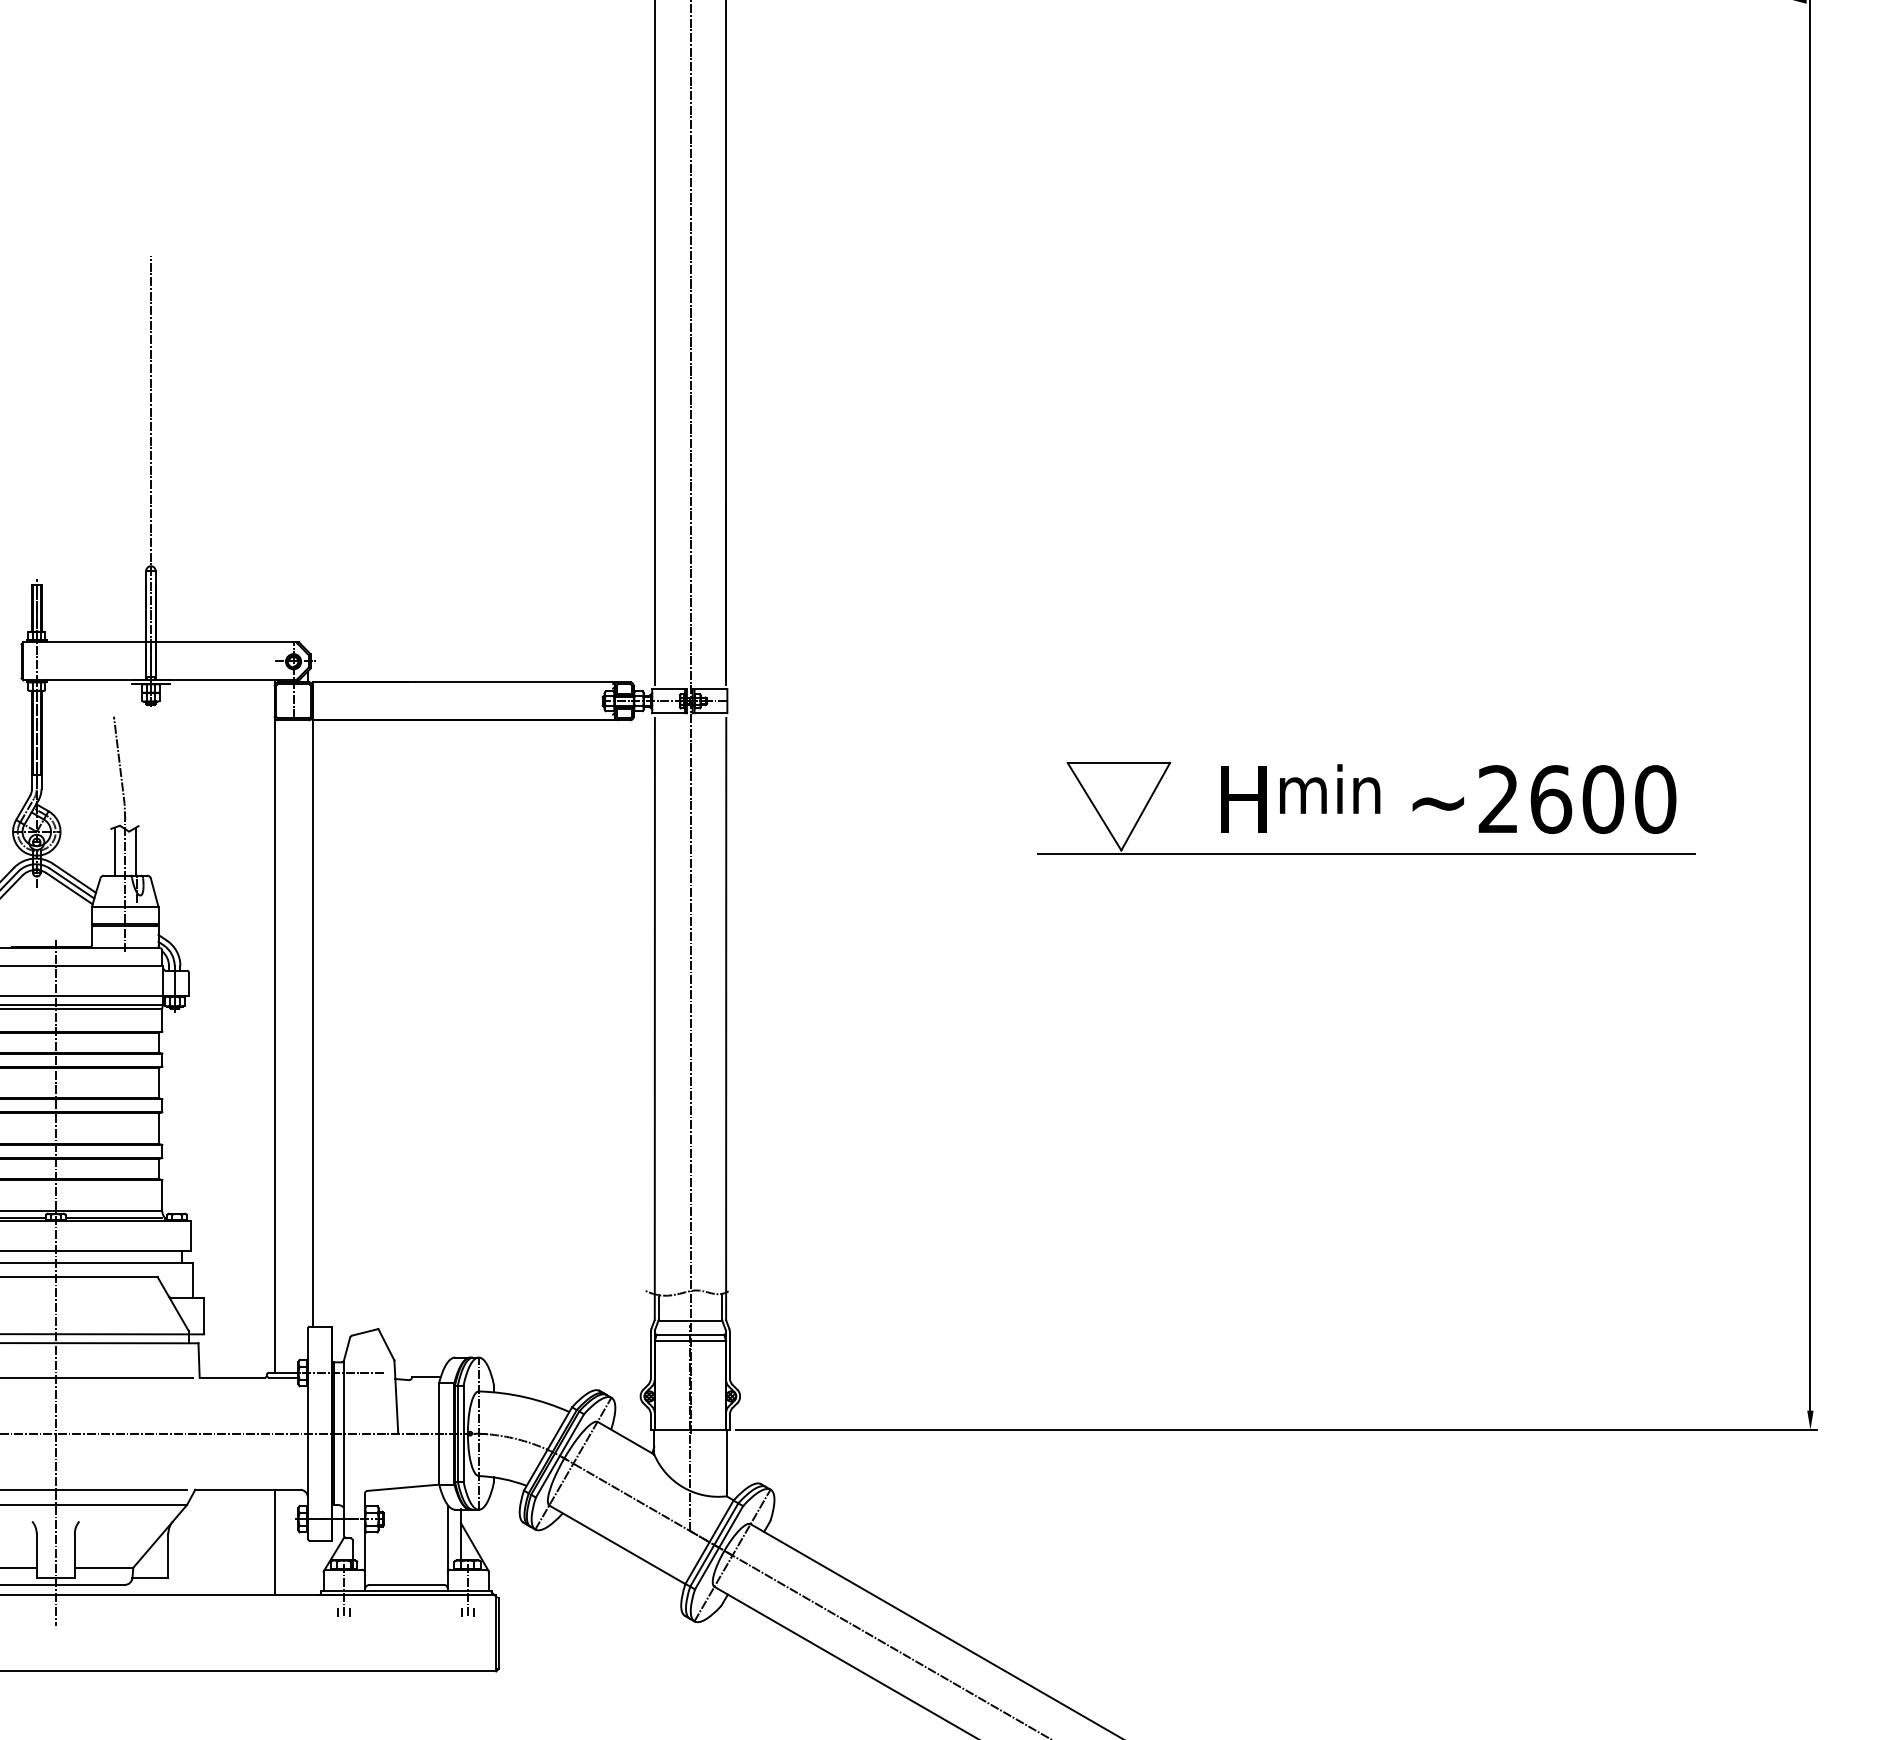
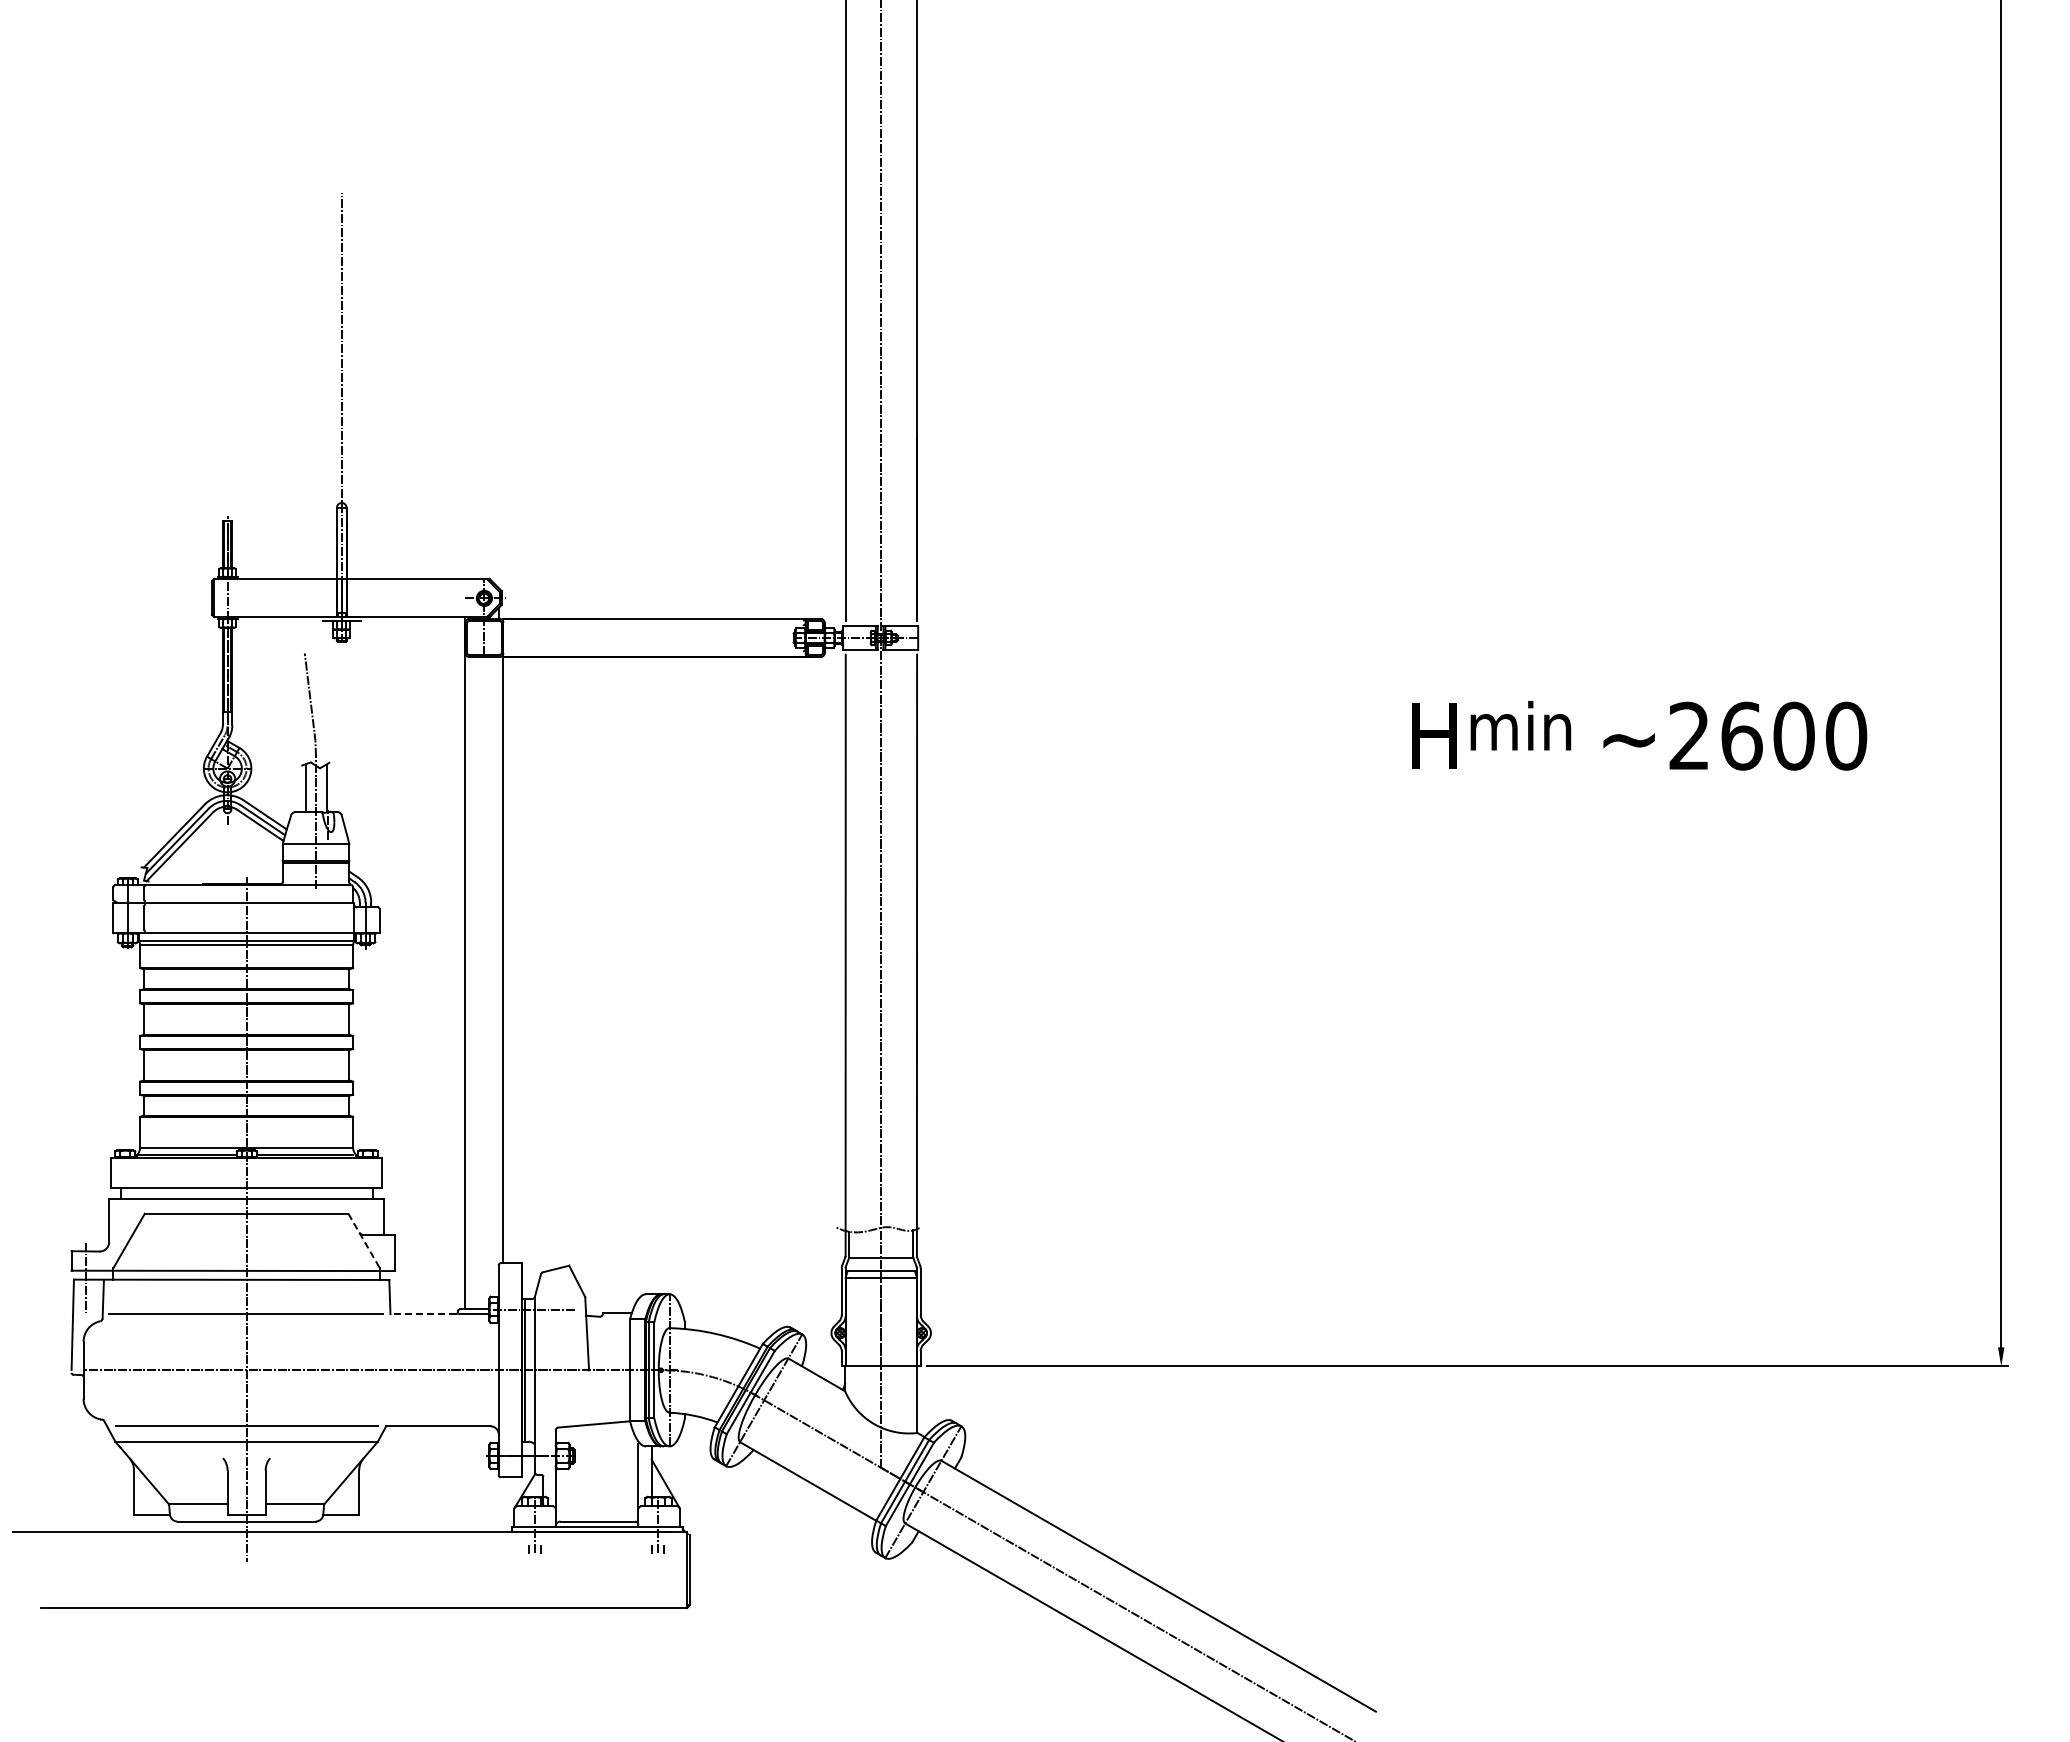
part: (1366, 852) -> (1557, 789), removed
line: (173, 1304) -> (364, 1241), solid -> dashed
line: (232, 1377) -> (423, 1314), solid -> dashed
line: (274, 1542) -> (465, 1479), removed

